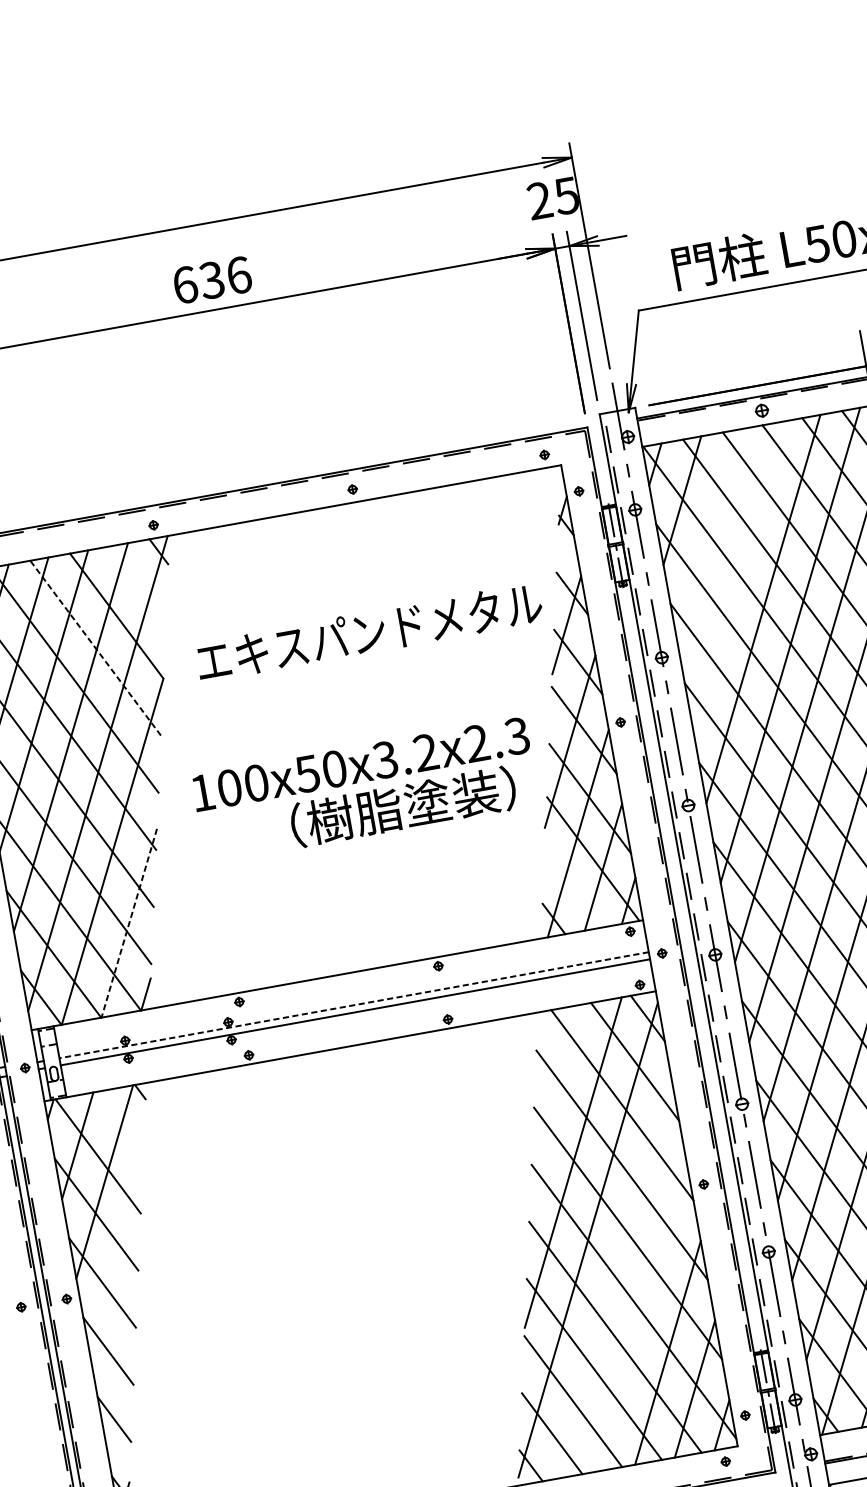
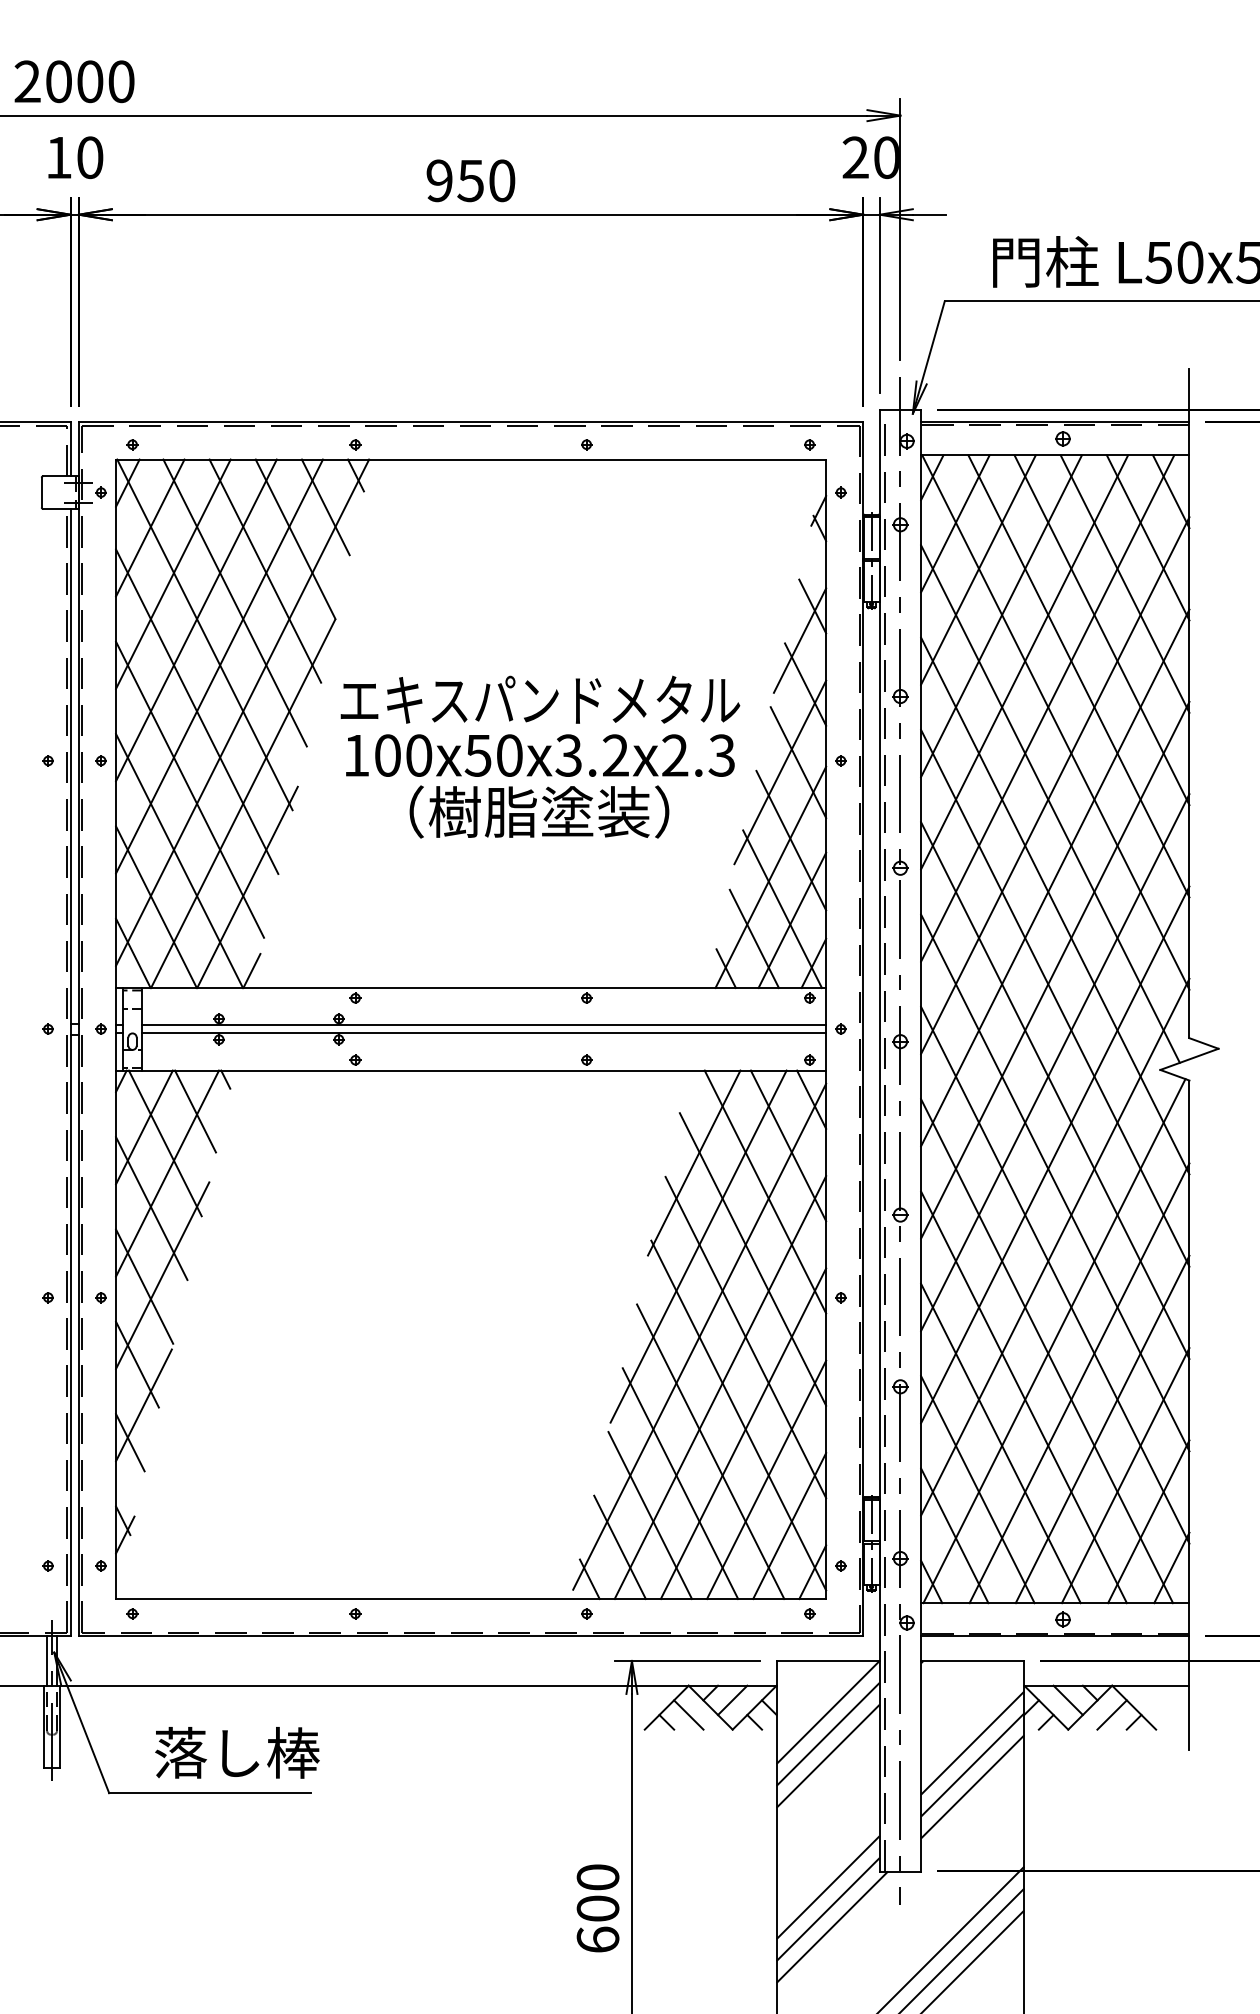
text: (565, 195) -> (885, 157), 25 -> 20
text: (211, 280) -> (470, 180), 636 -> 950
line: (709, 536) -> (978, 569), added
line: (736, 573) -> (1001, 616), added
line: (137, 584) -> (325, 507), added
text: (369, 632) -> (540, 699), moved
line: (95, 648) -> (265, 571), dashed -> solid
text: (403, 806) -> (539, 811), moved
line: (572, 888) -> (753, 938), added
line: (129, 923) -> (247, 887), dashed -> solid
line: (353, 1005) -> (483, 1025), dashed -> solid
line: (556, 1090) -> (694, 1162), added
line: (119, 1124) -> (195, 1111), added
line: (116, 1270) -> (162, 1275), added
line: (613, 1280) -> (720, 1387), added
line: (640, 1316) -> (743, 1433), added
line: (119, 1385) -> (143, 1405), added

